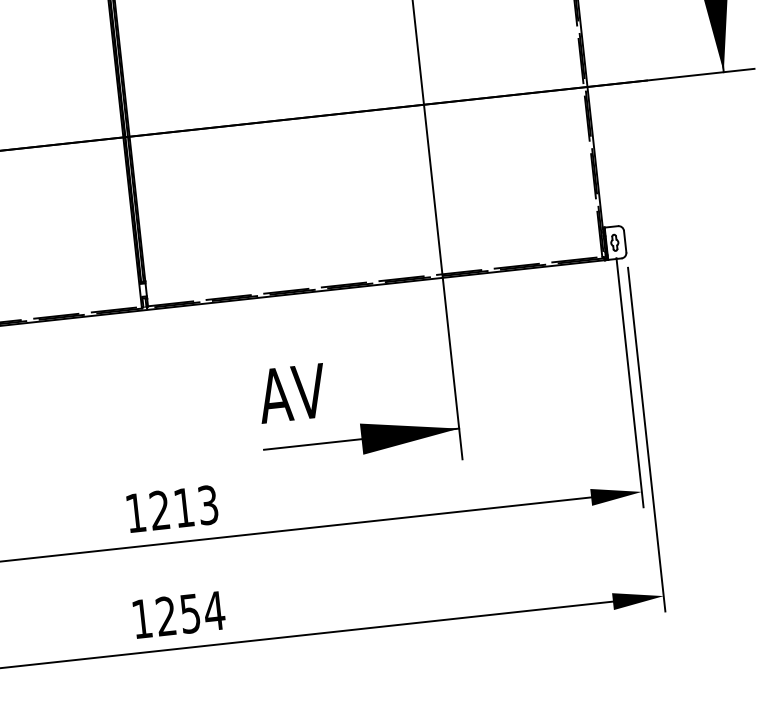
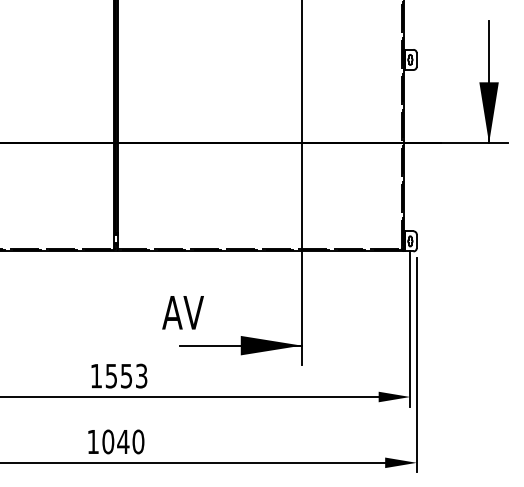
text: (291, 393) -> (182, 312), moved
text: (171, 508) -> (118, 375), 1213 -> 1553
text: (190, 612) -> (123, 441), 1254 -> 1040

